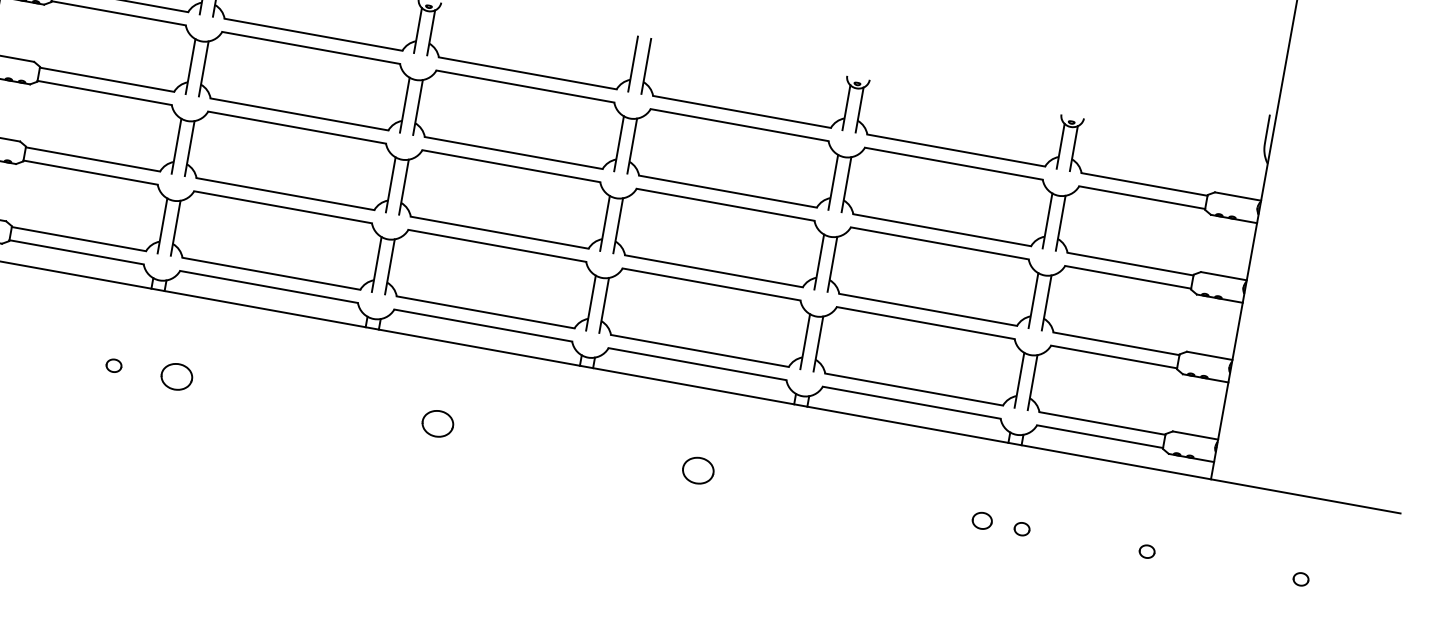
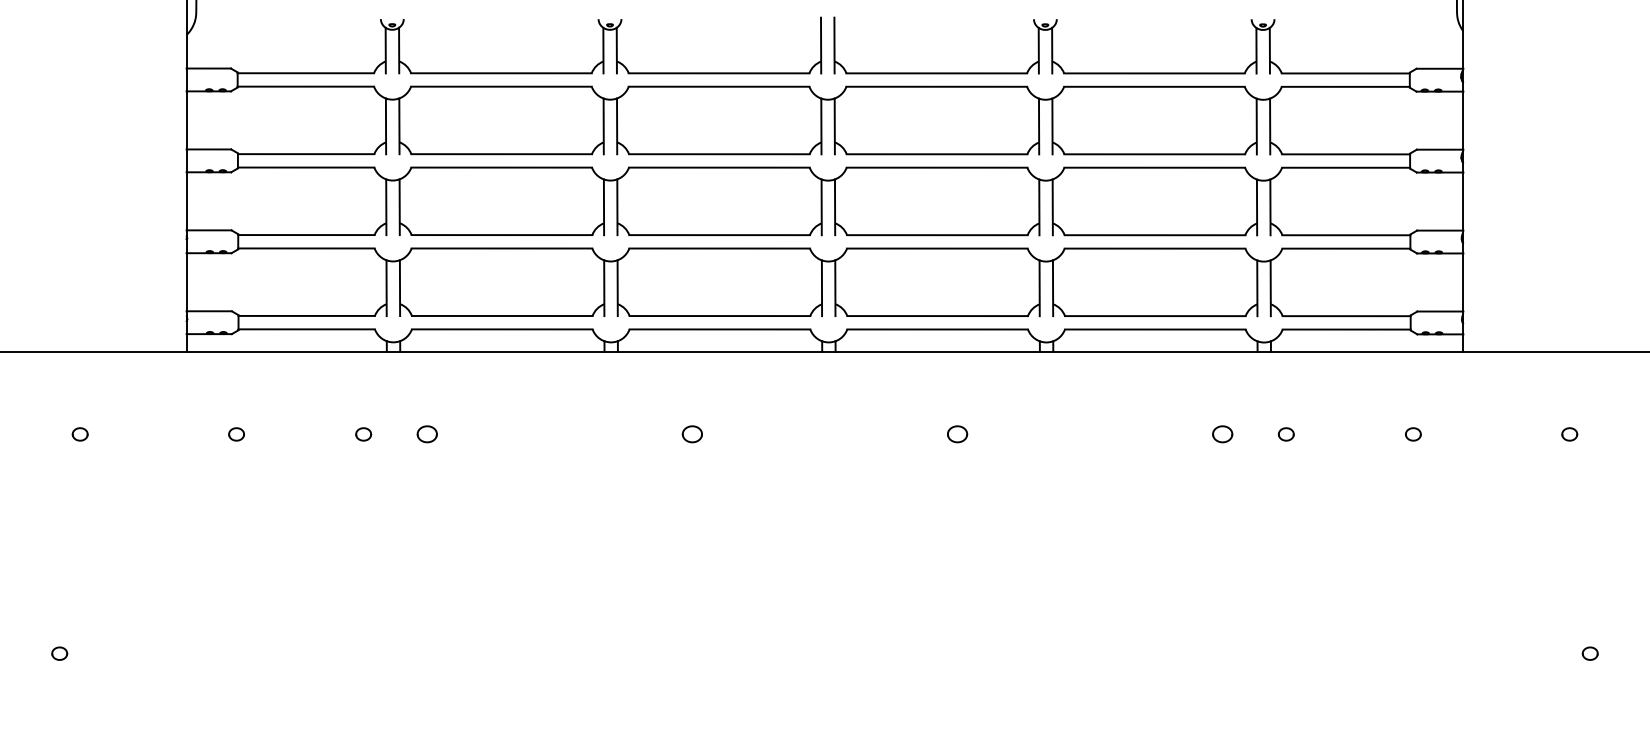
part: (175, 376) -> (426, 434), size x0.62
part: (436, 423) -> (691, 434), size x0.62
part: (698, 471) -> (957, 434), size x0.62
part: (982, 521) -> (1222, 434), moved

